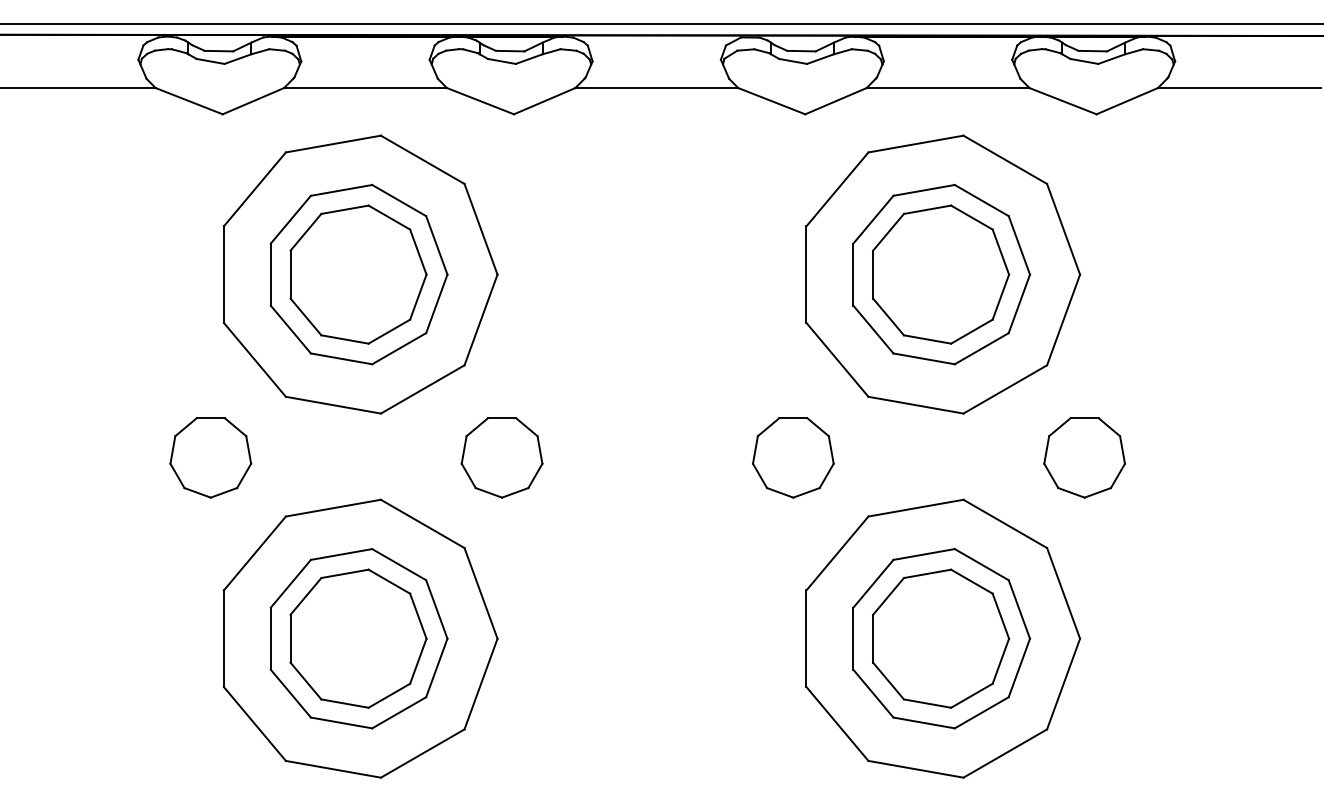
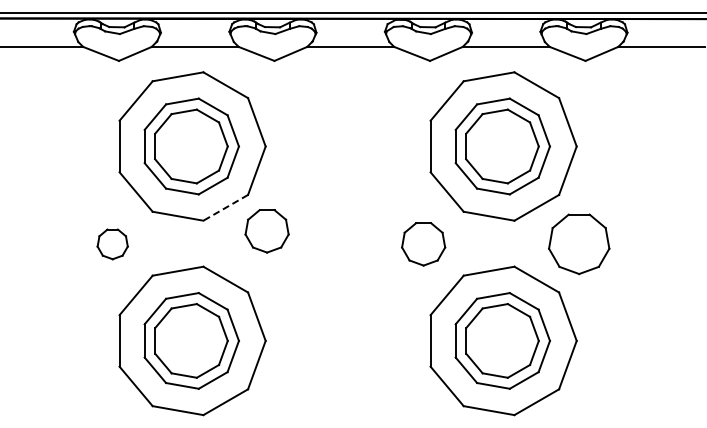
line: (422, 388) -> (225, 207), solid -> dashed
part: (210, 458) -> (112, 244), size x0.7
part: (500, 458) -> (266, 231), moved
part: (1083, 458) -> (578, 244), size x1.4

